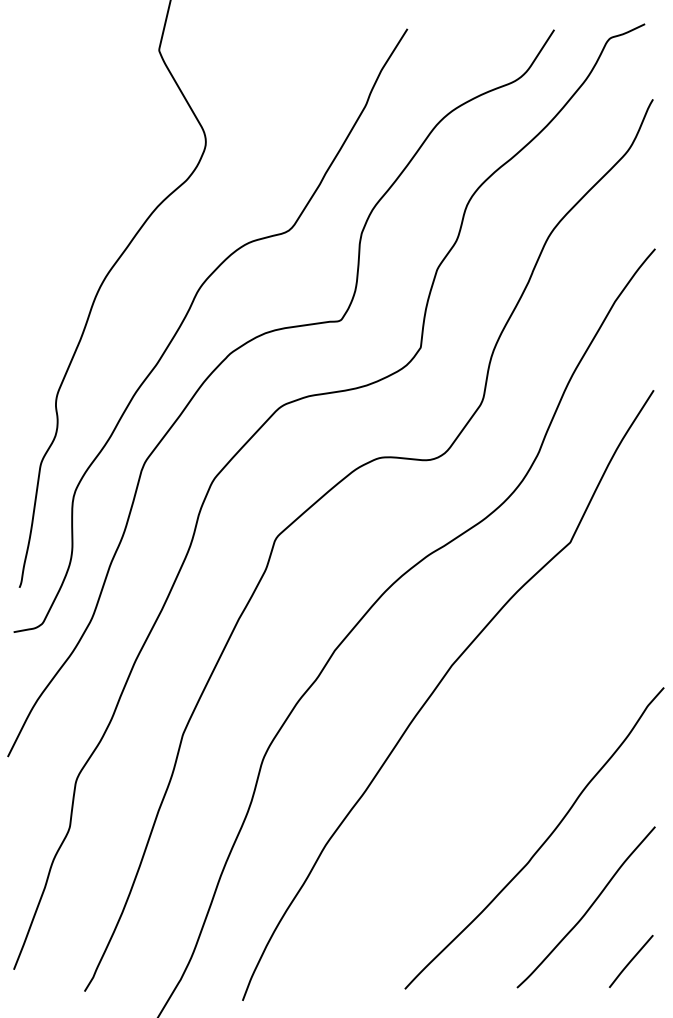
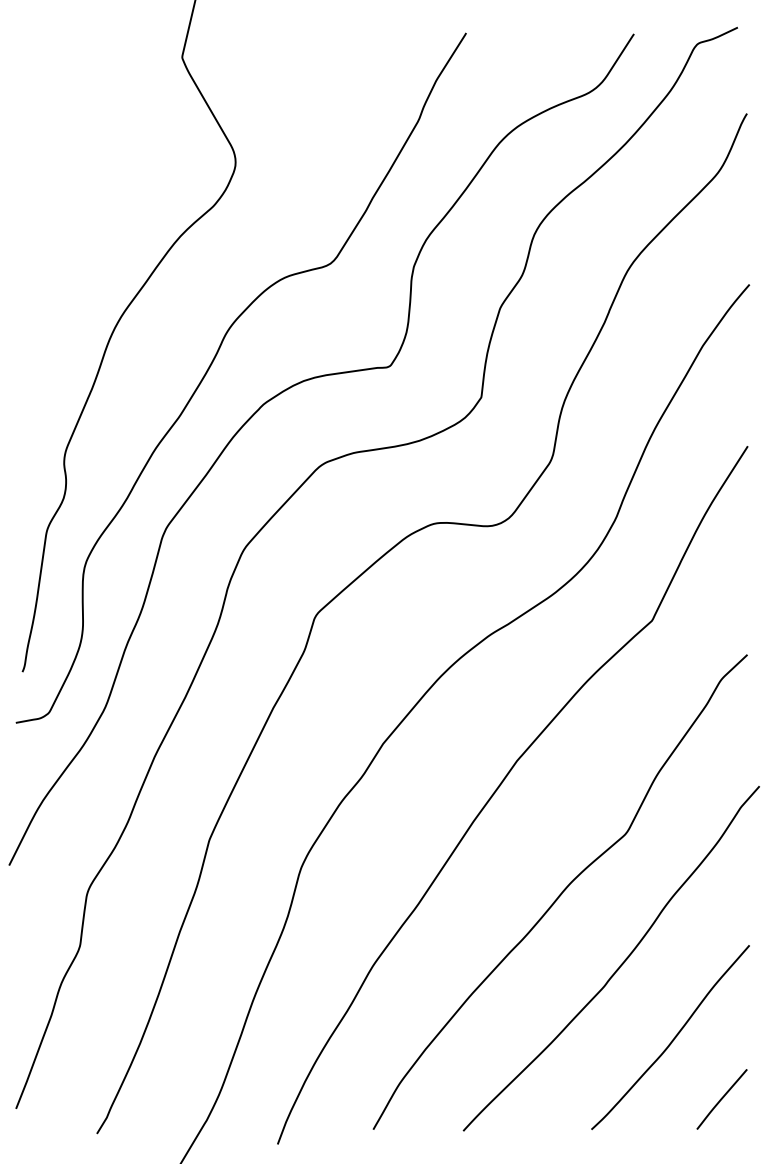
curve: (490, 780) -> (561, 892), added

